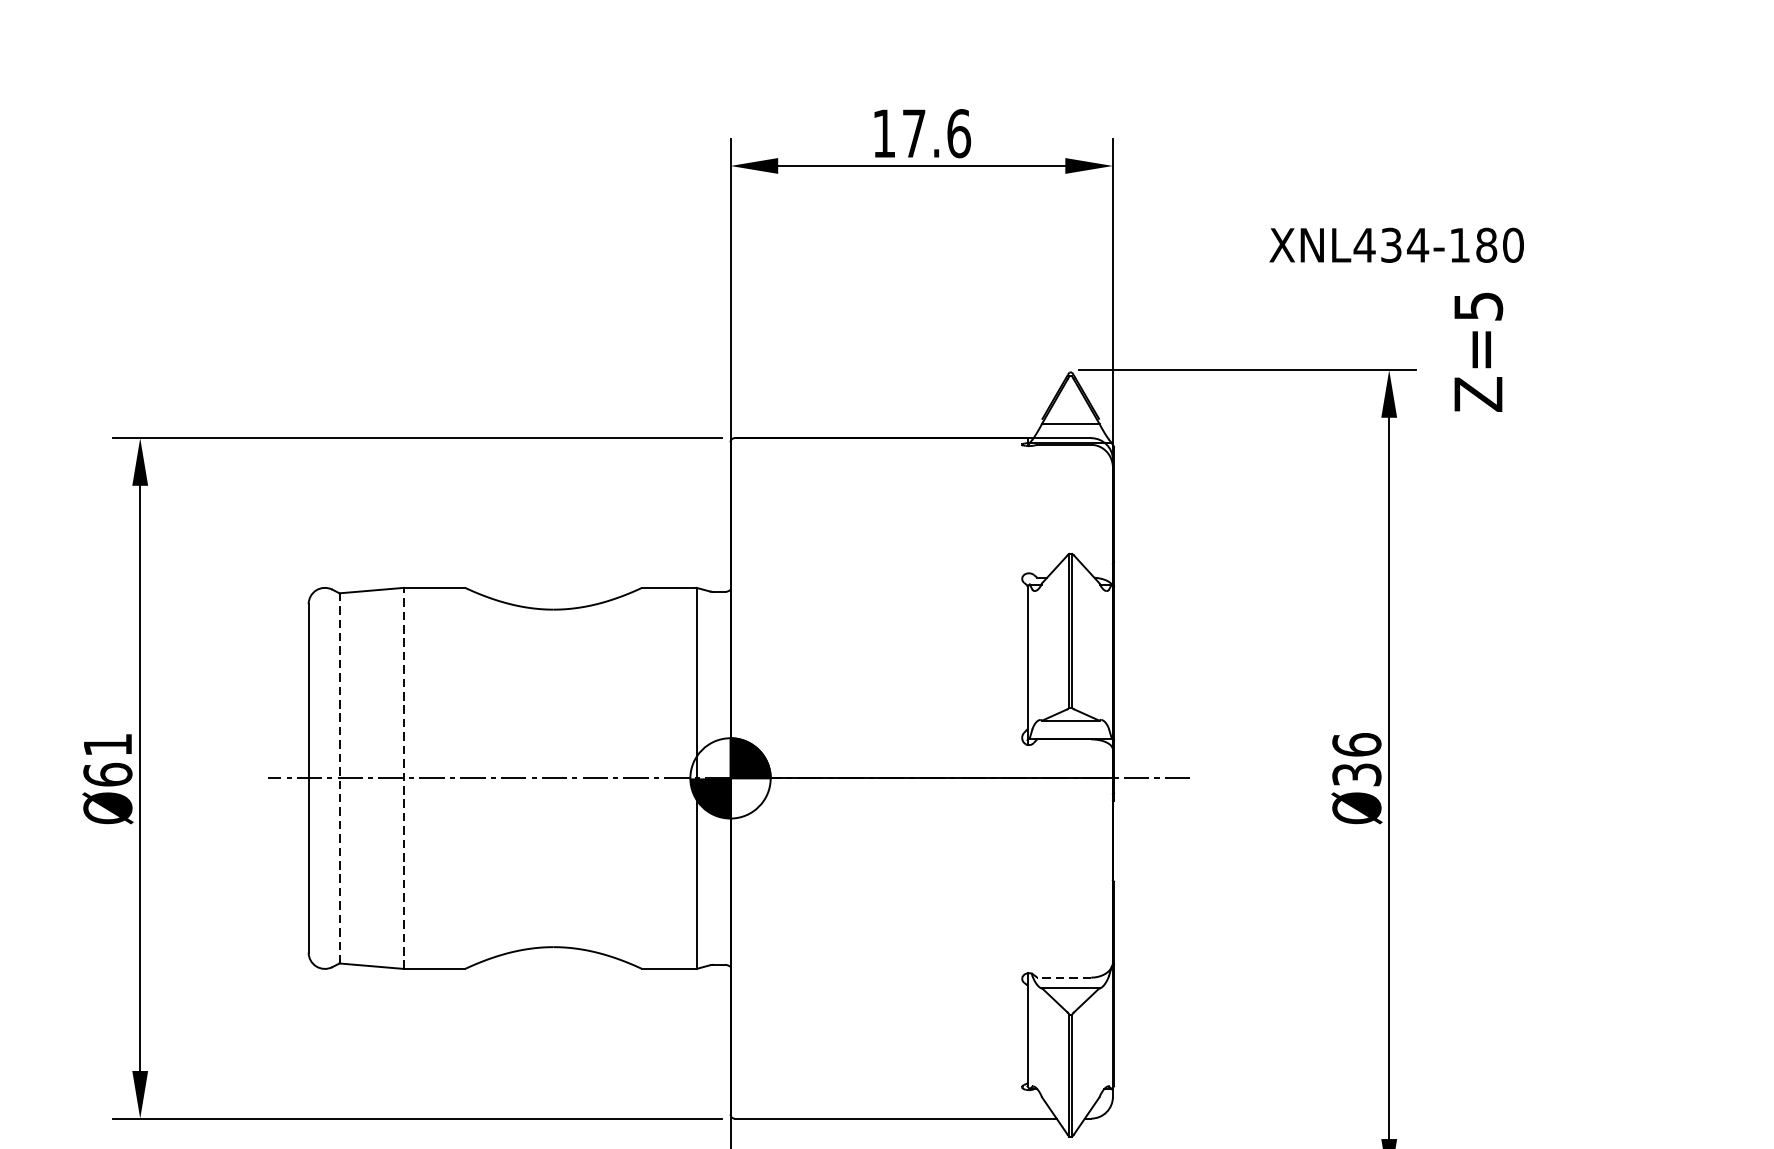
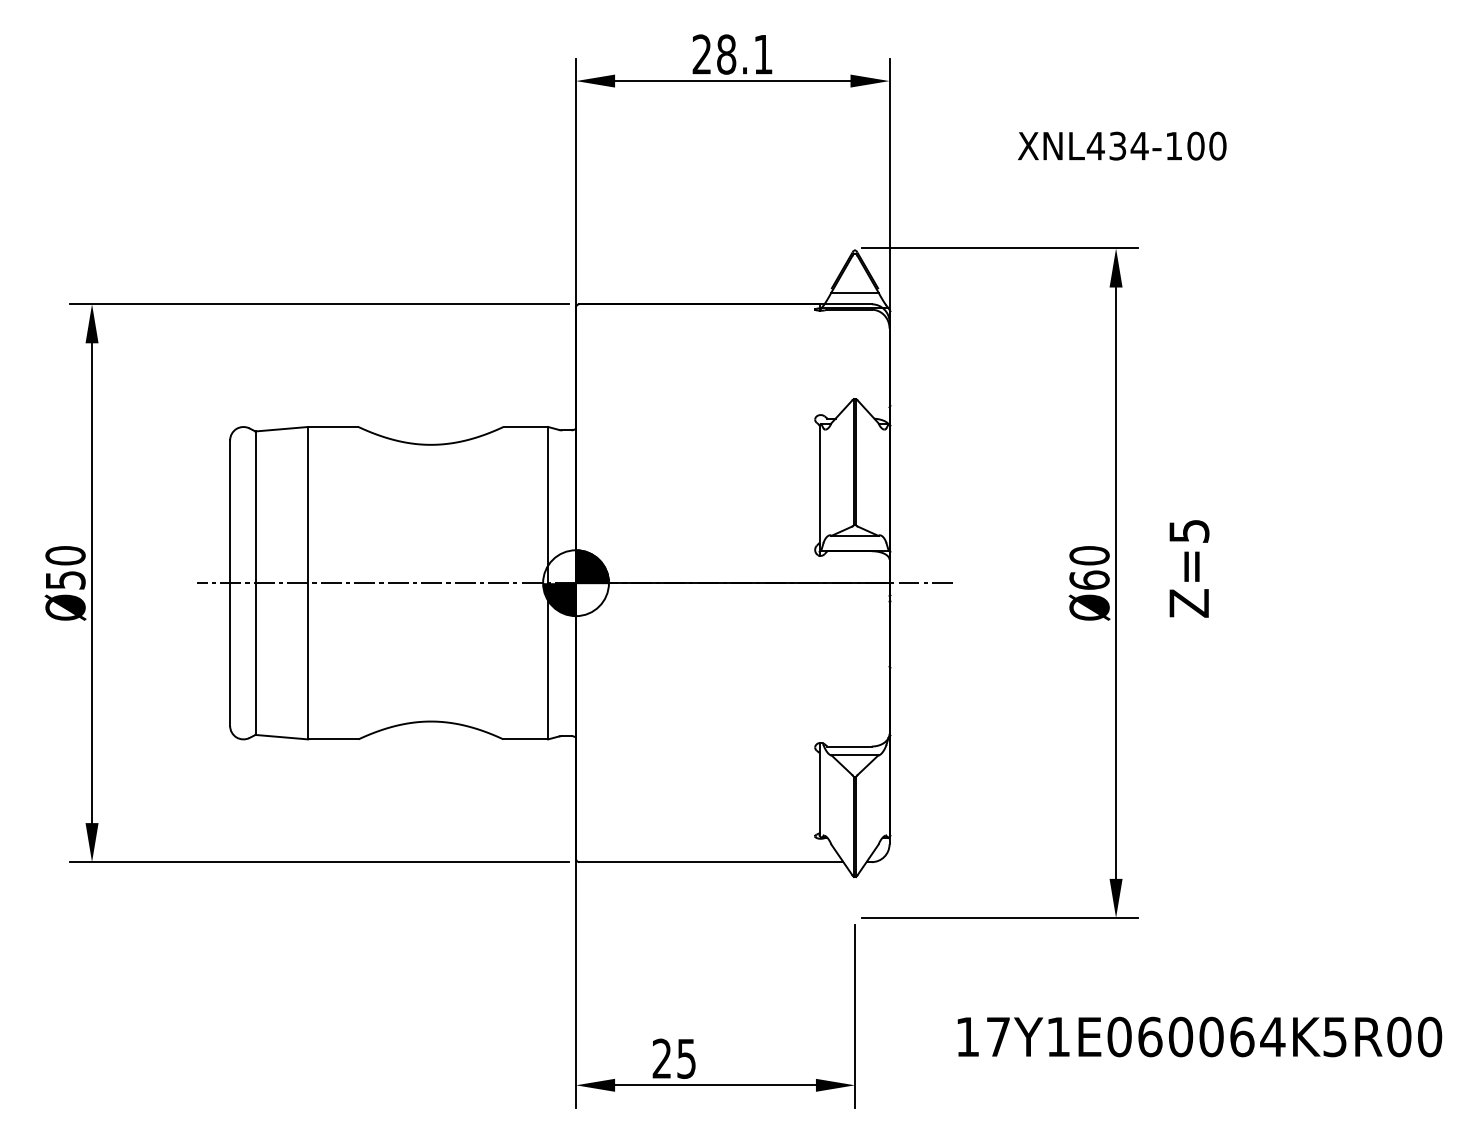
text: (921, 133) -> (732, 54), 17.6 -> 28.1
text: (1486, 245) -> (1195, 146), XNL434-180 -> XNL434-100
text: (1478, 351) -> (1189, 568), moved
text: (107, 759) -> (65, 567), Ø61 -> Ø50
text: (1356, 759) -> (1089, 567), Ø36 -> Ø60
line: (404, 777) -> (308, 582), dashed -> solid
line: (339, 778) -> (255, 583), dashed -> solid
line: (1064, 977) -> (849, 746), dashed -> solid

